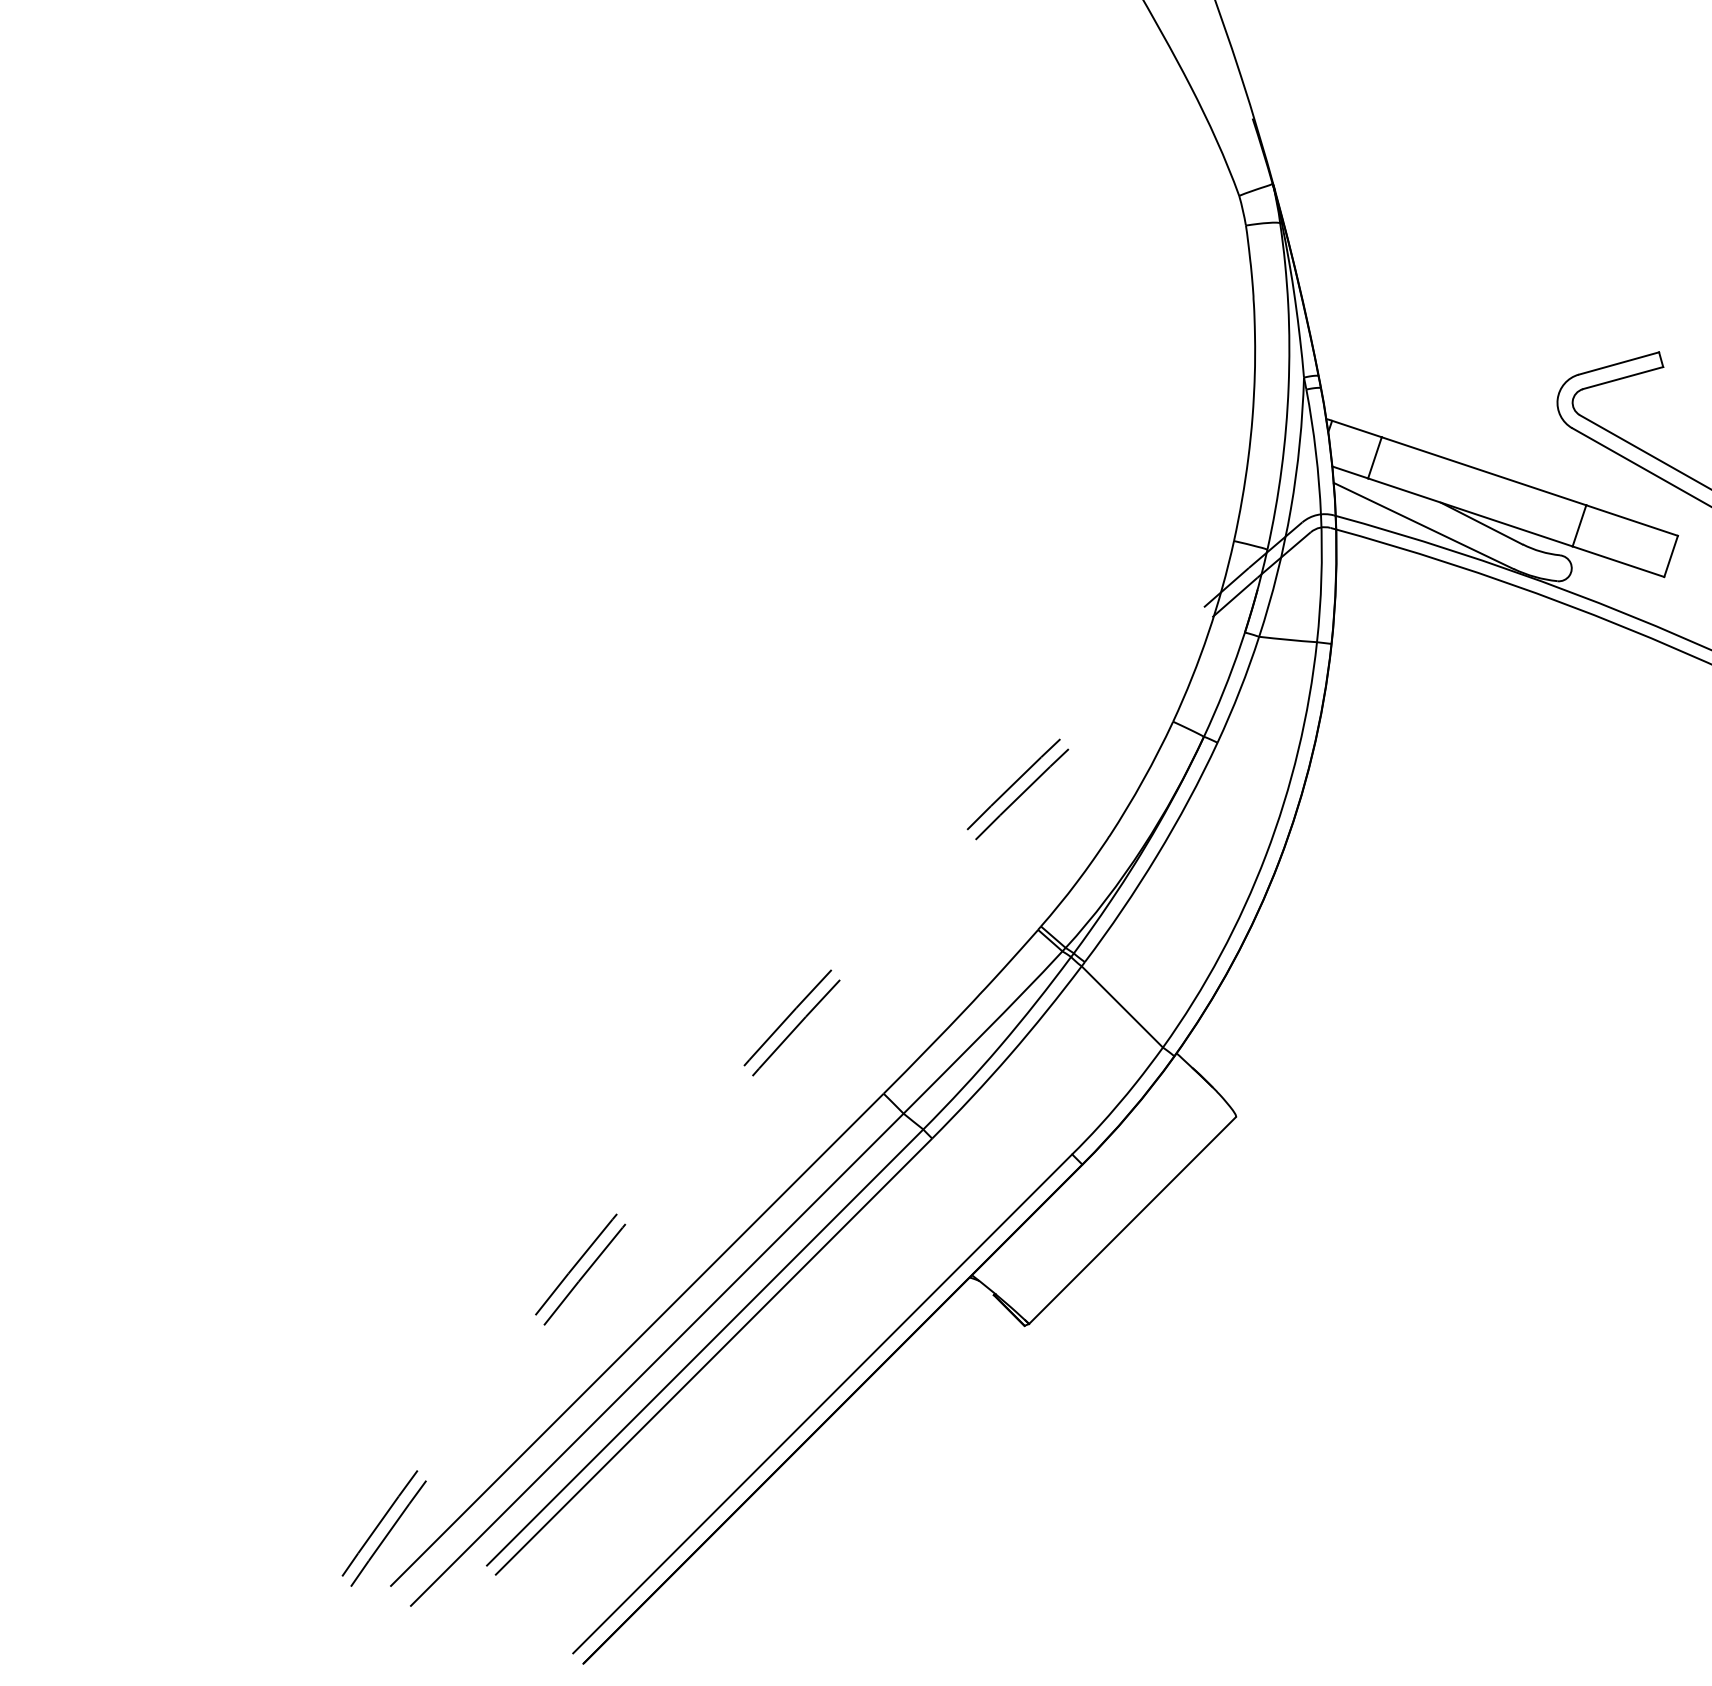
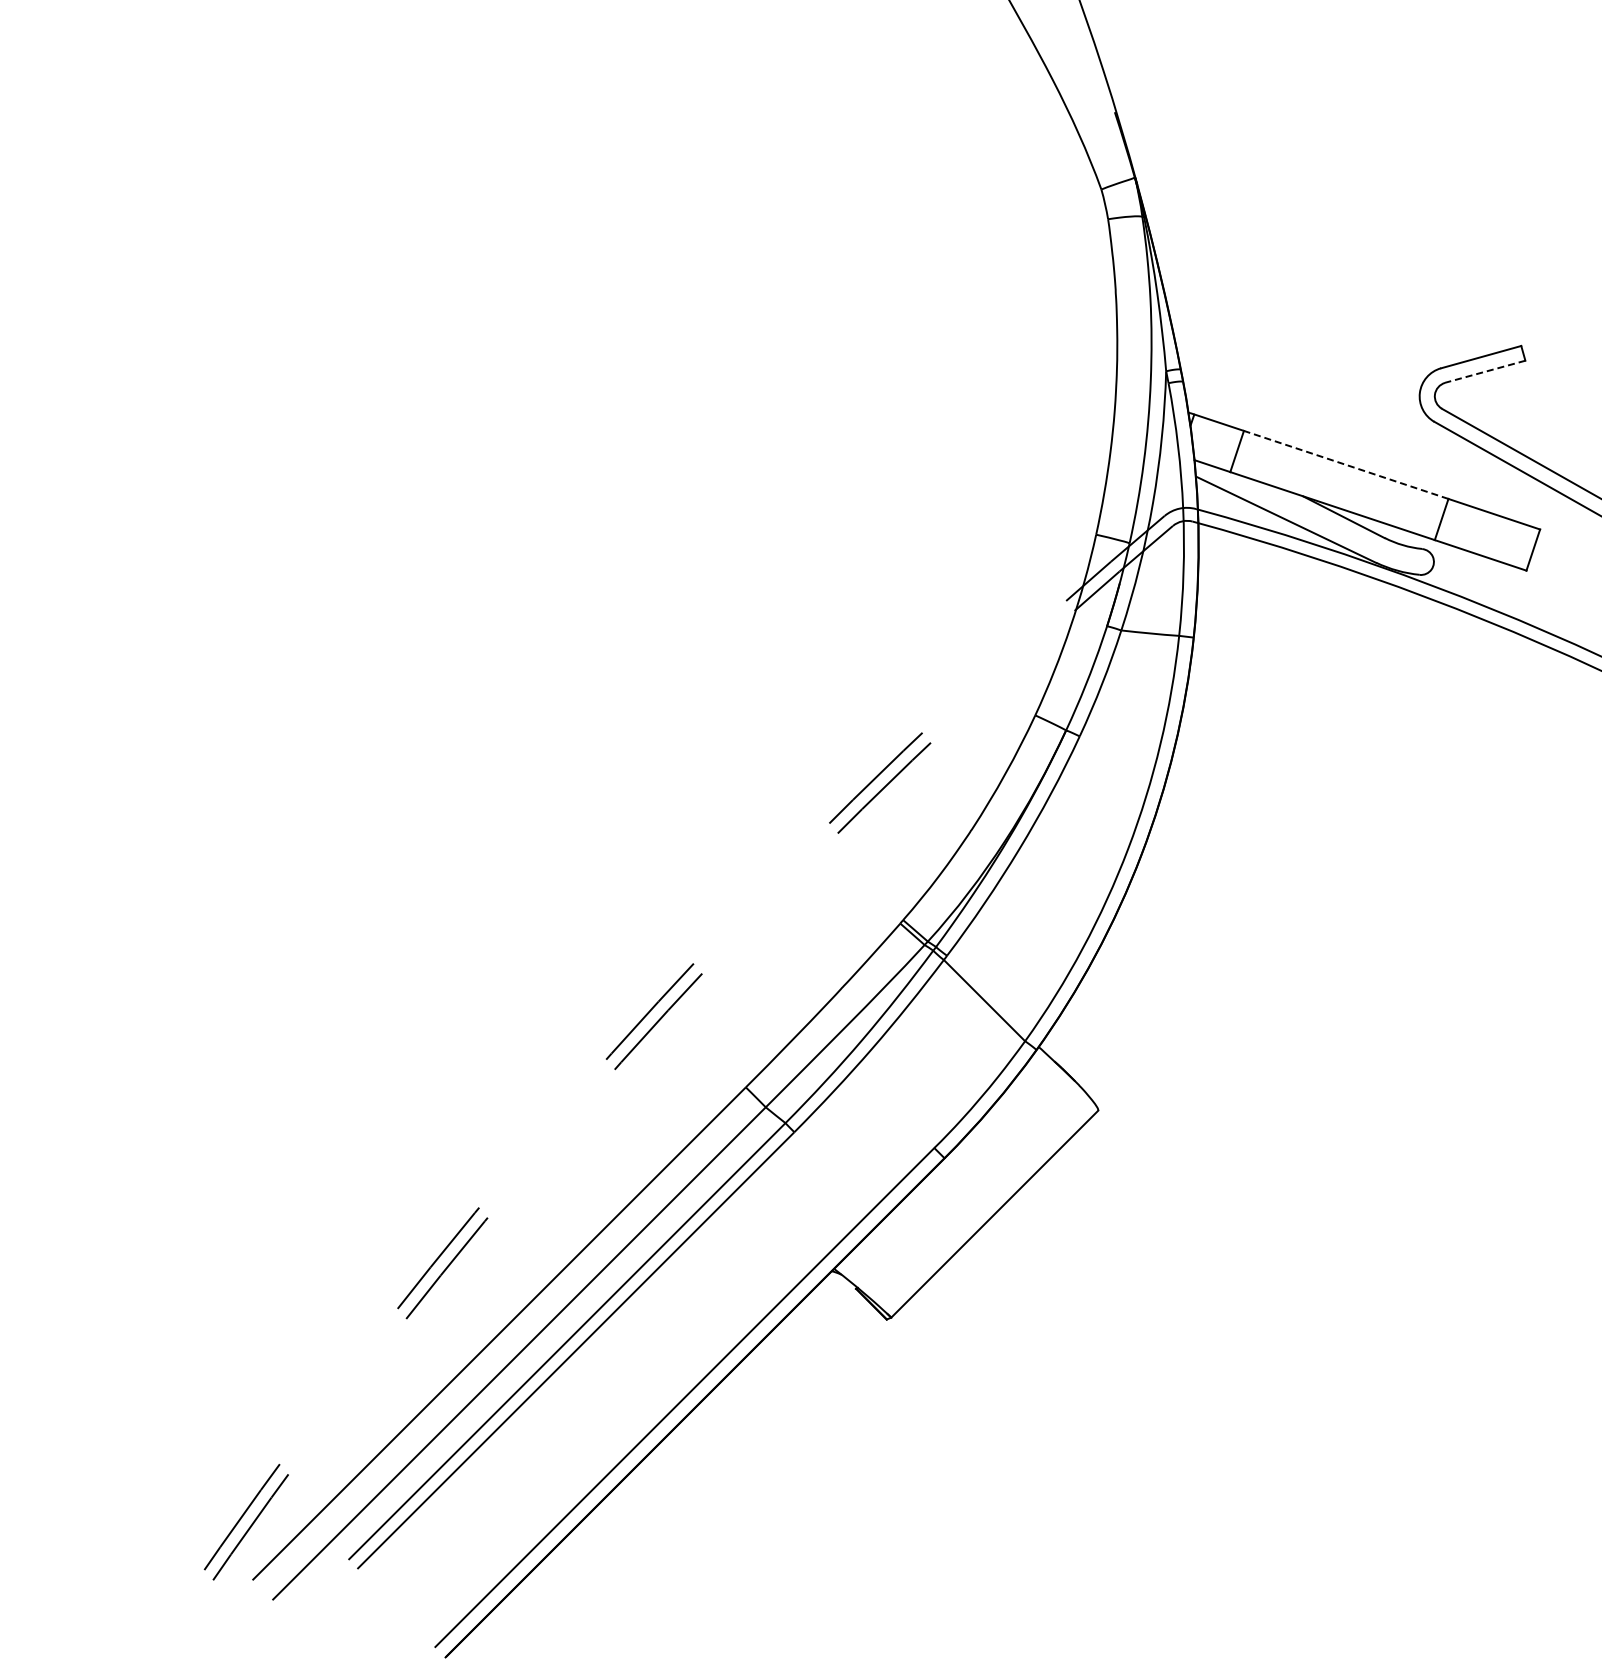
line: (1623, 378) -> (1485, 372), solid -> dashed
line: (1484, 471) -> (1346, 465), solid -> dashed

